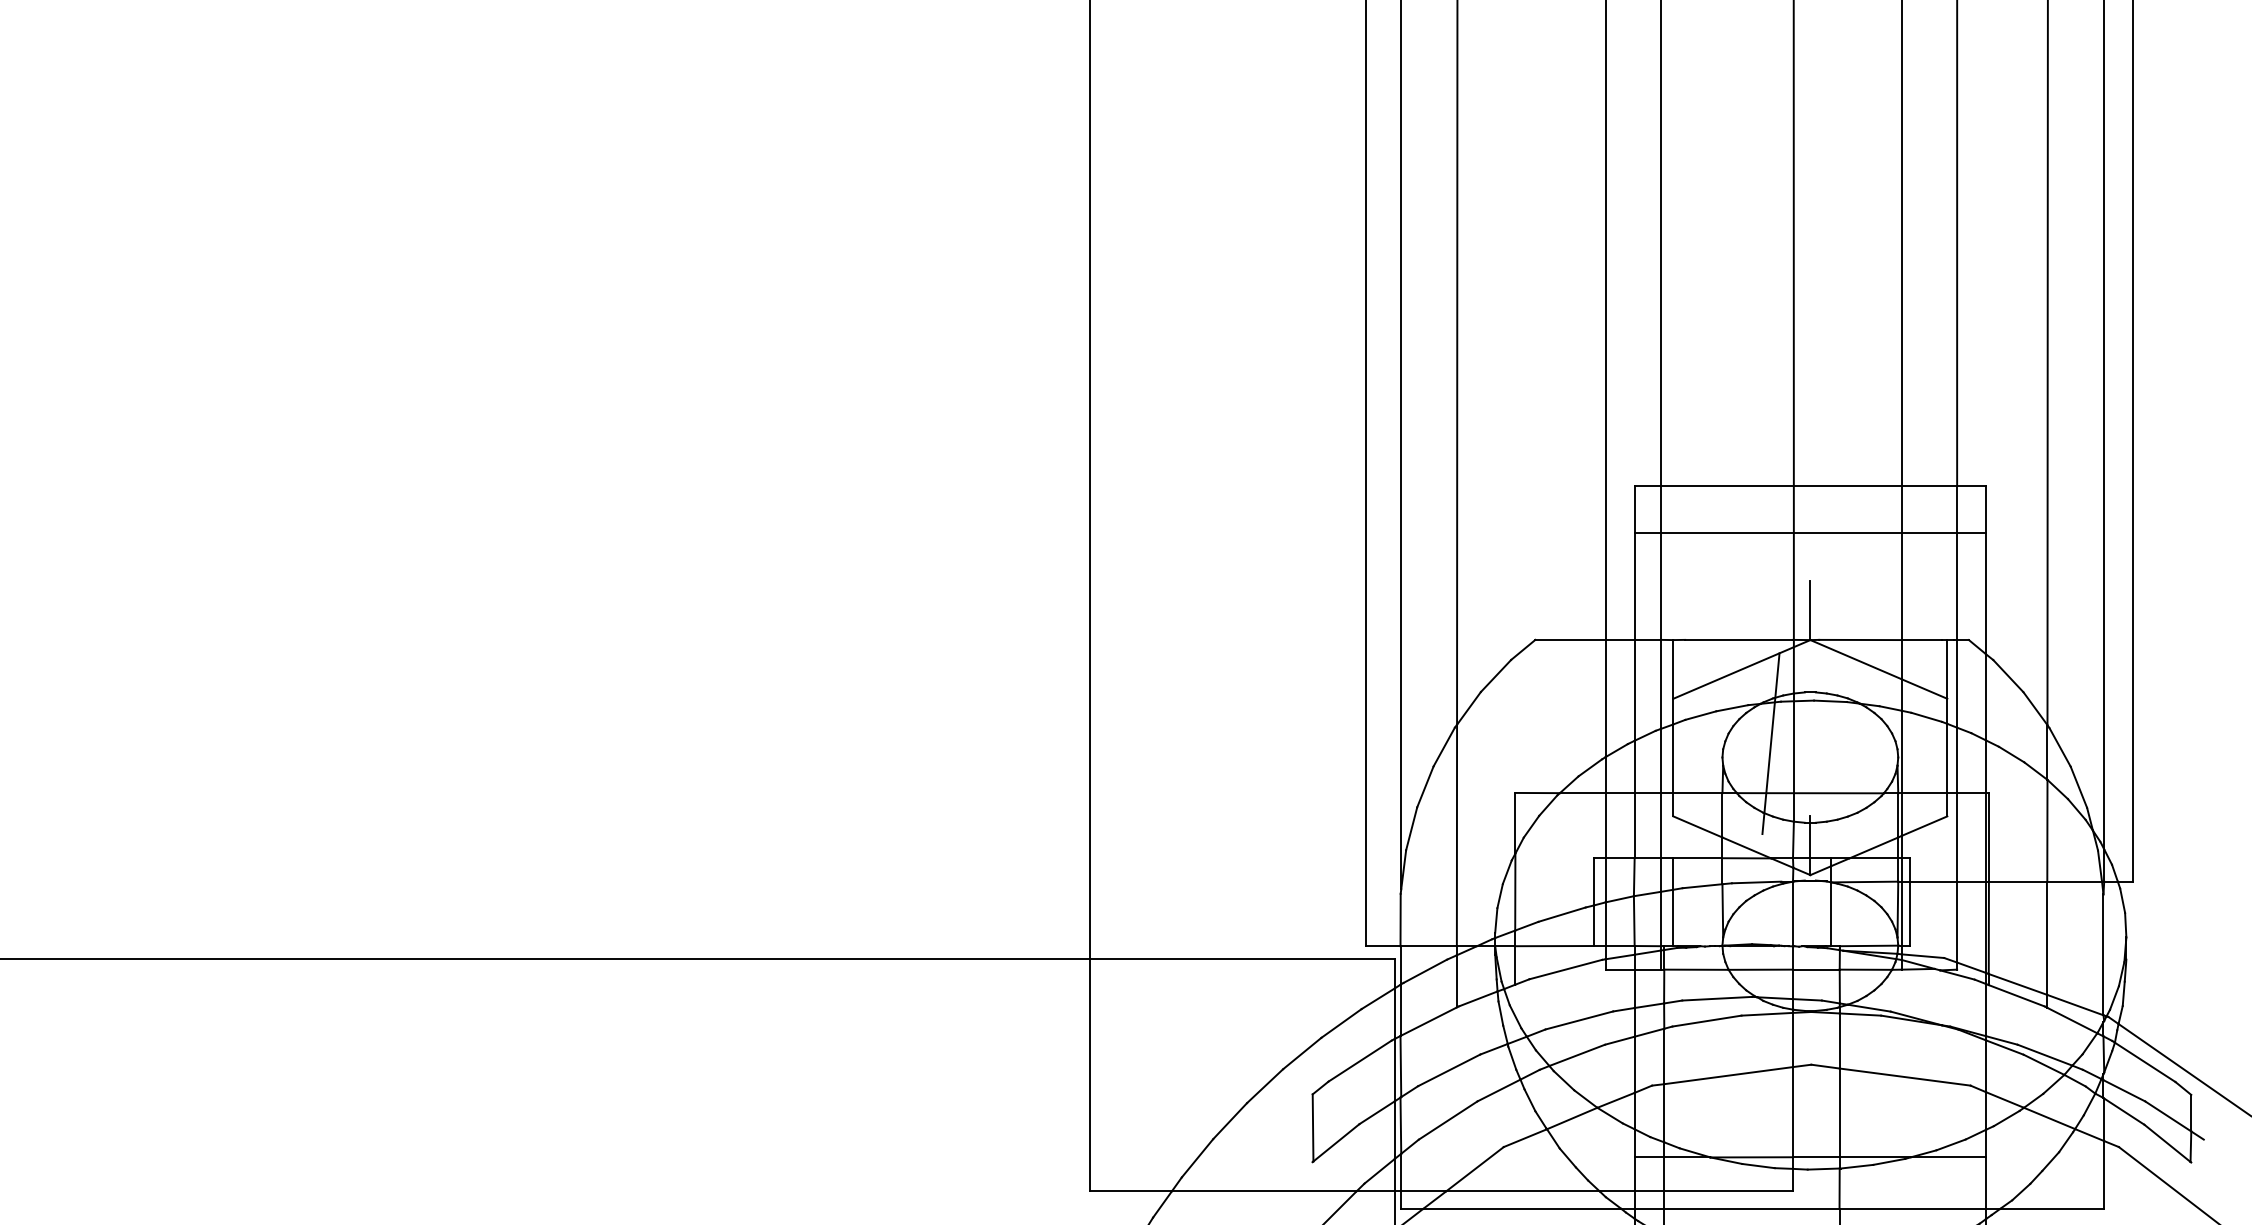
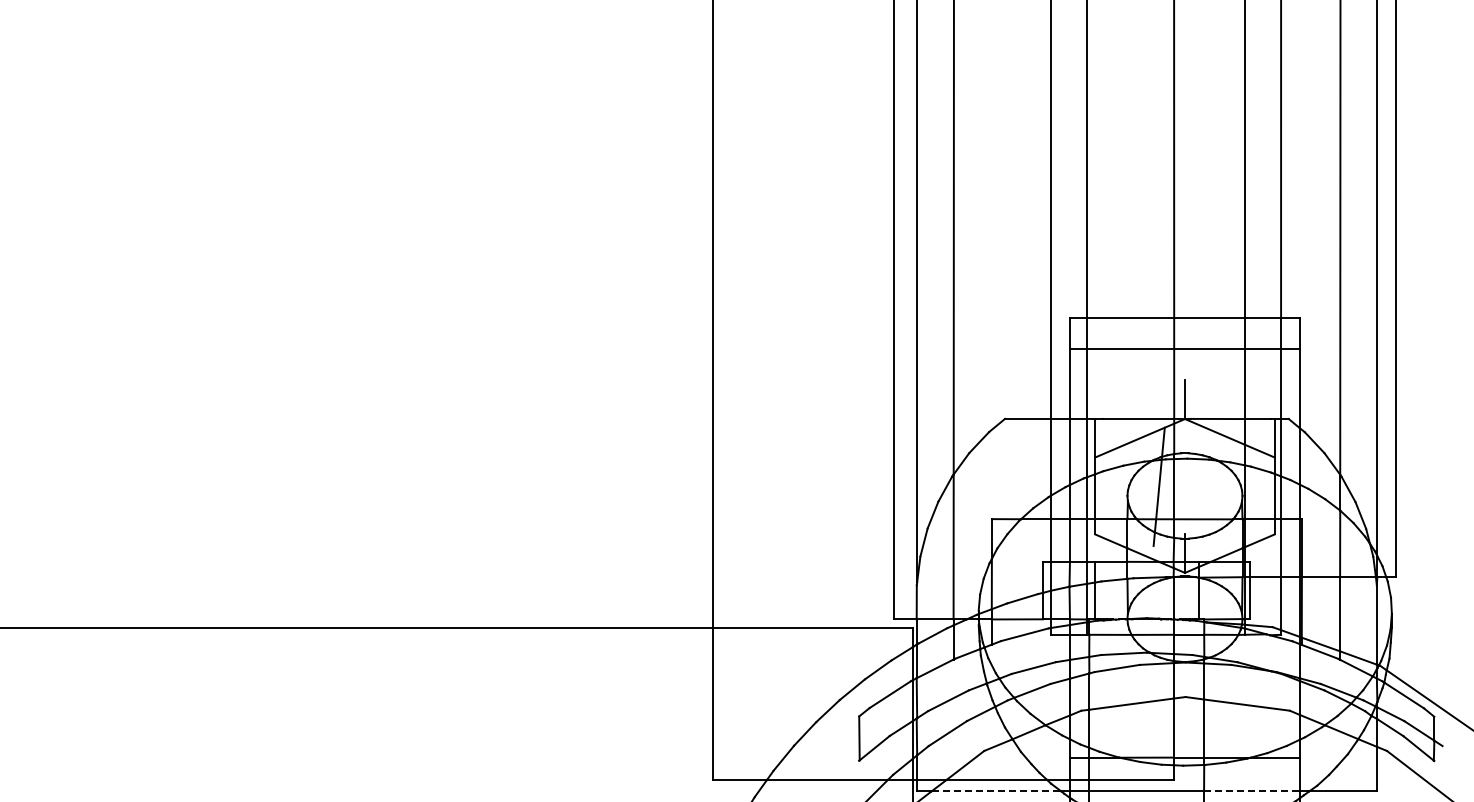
line: (1522, 1209) -> (996, 791), solid -> dashed
line: (1913, 1209) -> (1252, 791), solid -> dashed

